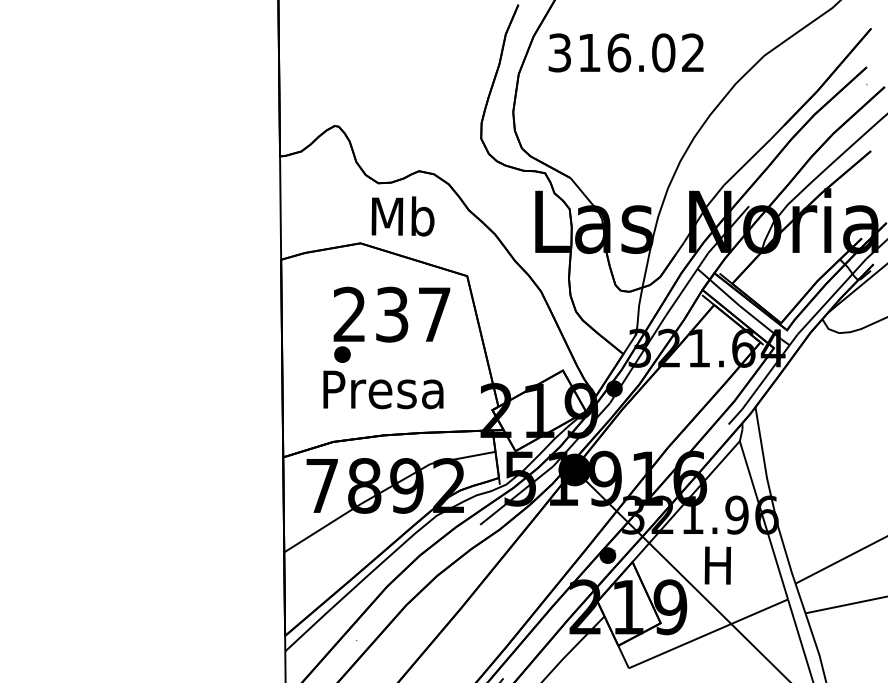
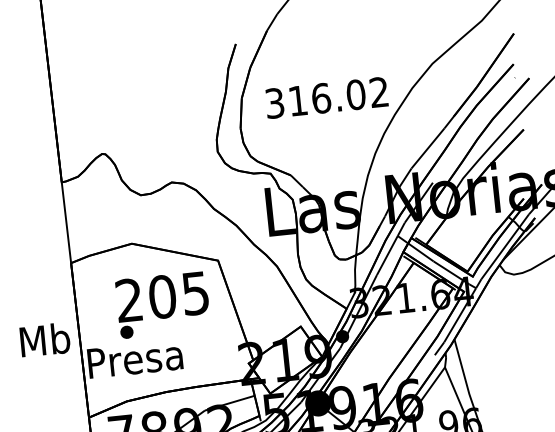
text: (625, 52) -> (326, 97), moved
text: (402, 216) -> (44, 340), moved
text: (412, 314) -> (178, 295), 237 -> 205
text: (383, 389) -> (135, 359), moved

